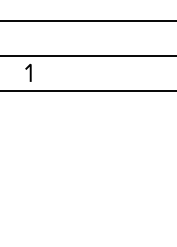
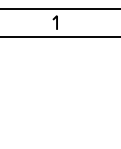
line: (29, 72) -> (56, 22), moved

